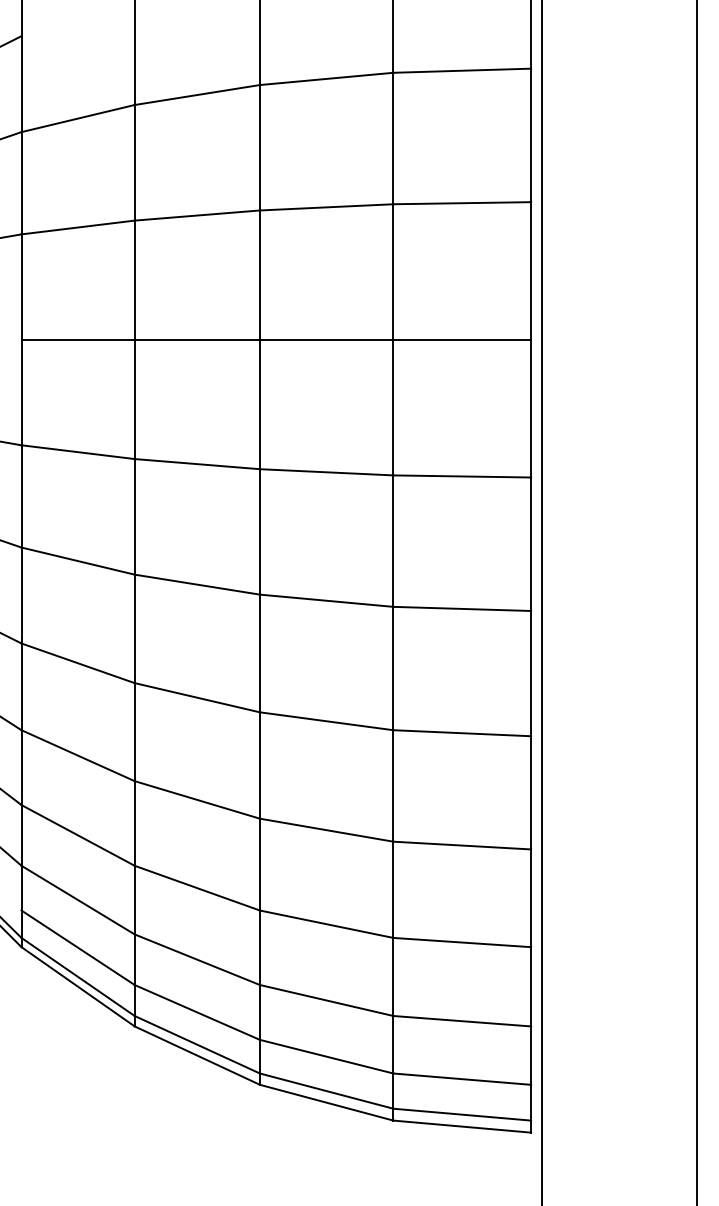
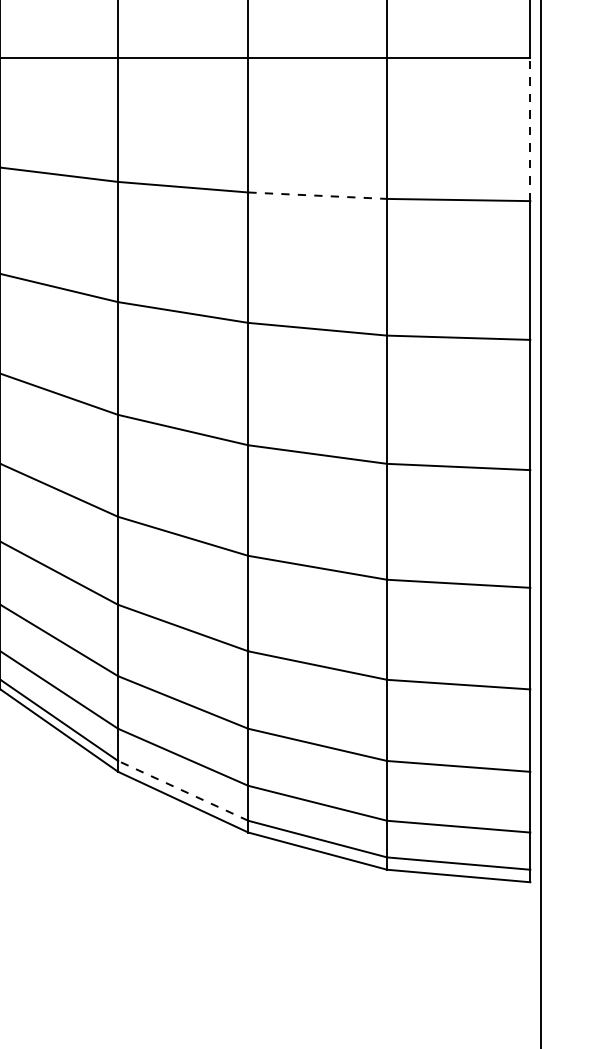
line: (531, 408) -> (530, 129), solid -> dashed
line: (326, 472) -> (317, 195), solid -> dashed
line: (197, 1044) -> (183, 790), solid -> dashed

